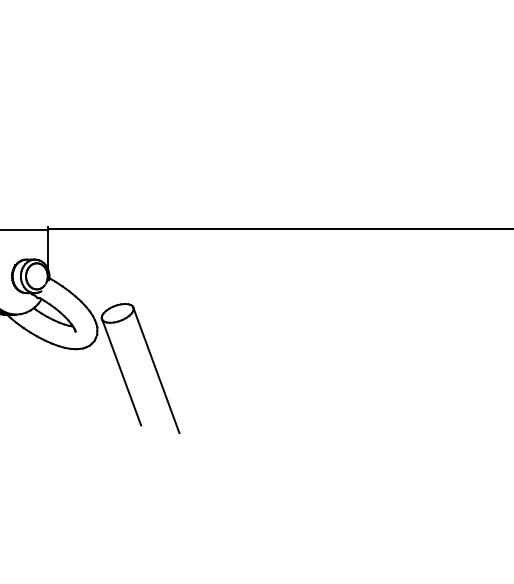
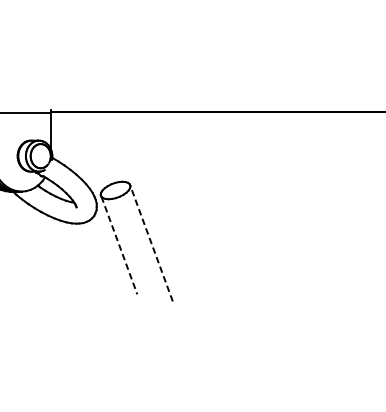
line: (156, 369) -> (151, 242), solid -> dashed
line: (121, 373) -> (119, 246), solid -> dashed

